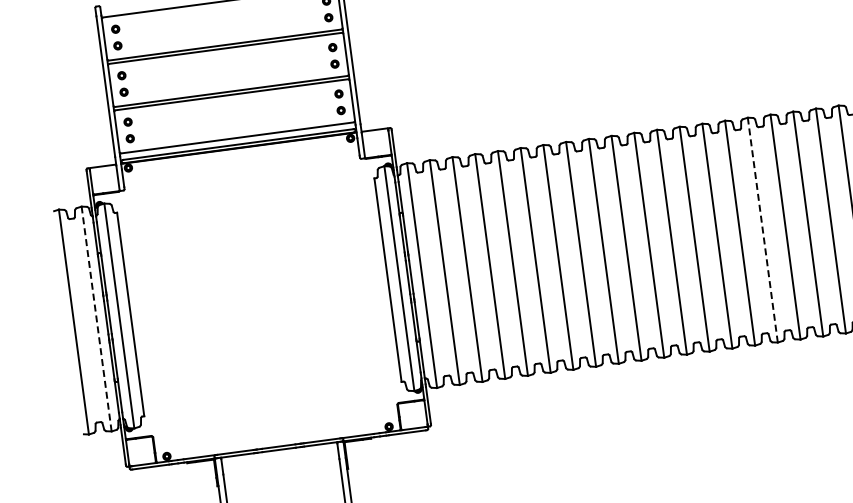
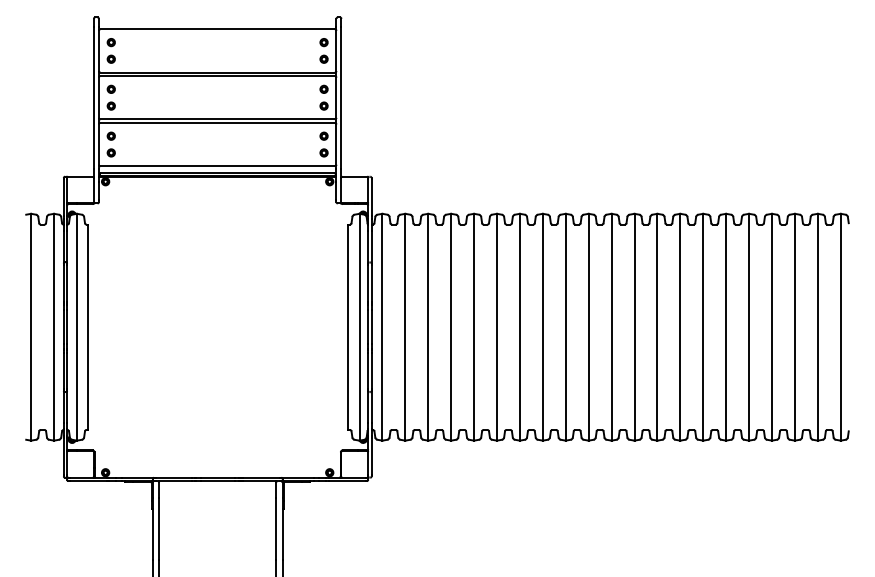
line: (763, 229) -> (726, 326), dashed -> solid
line: (96, 318) -> (54, 326), dashed -> solid

